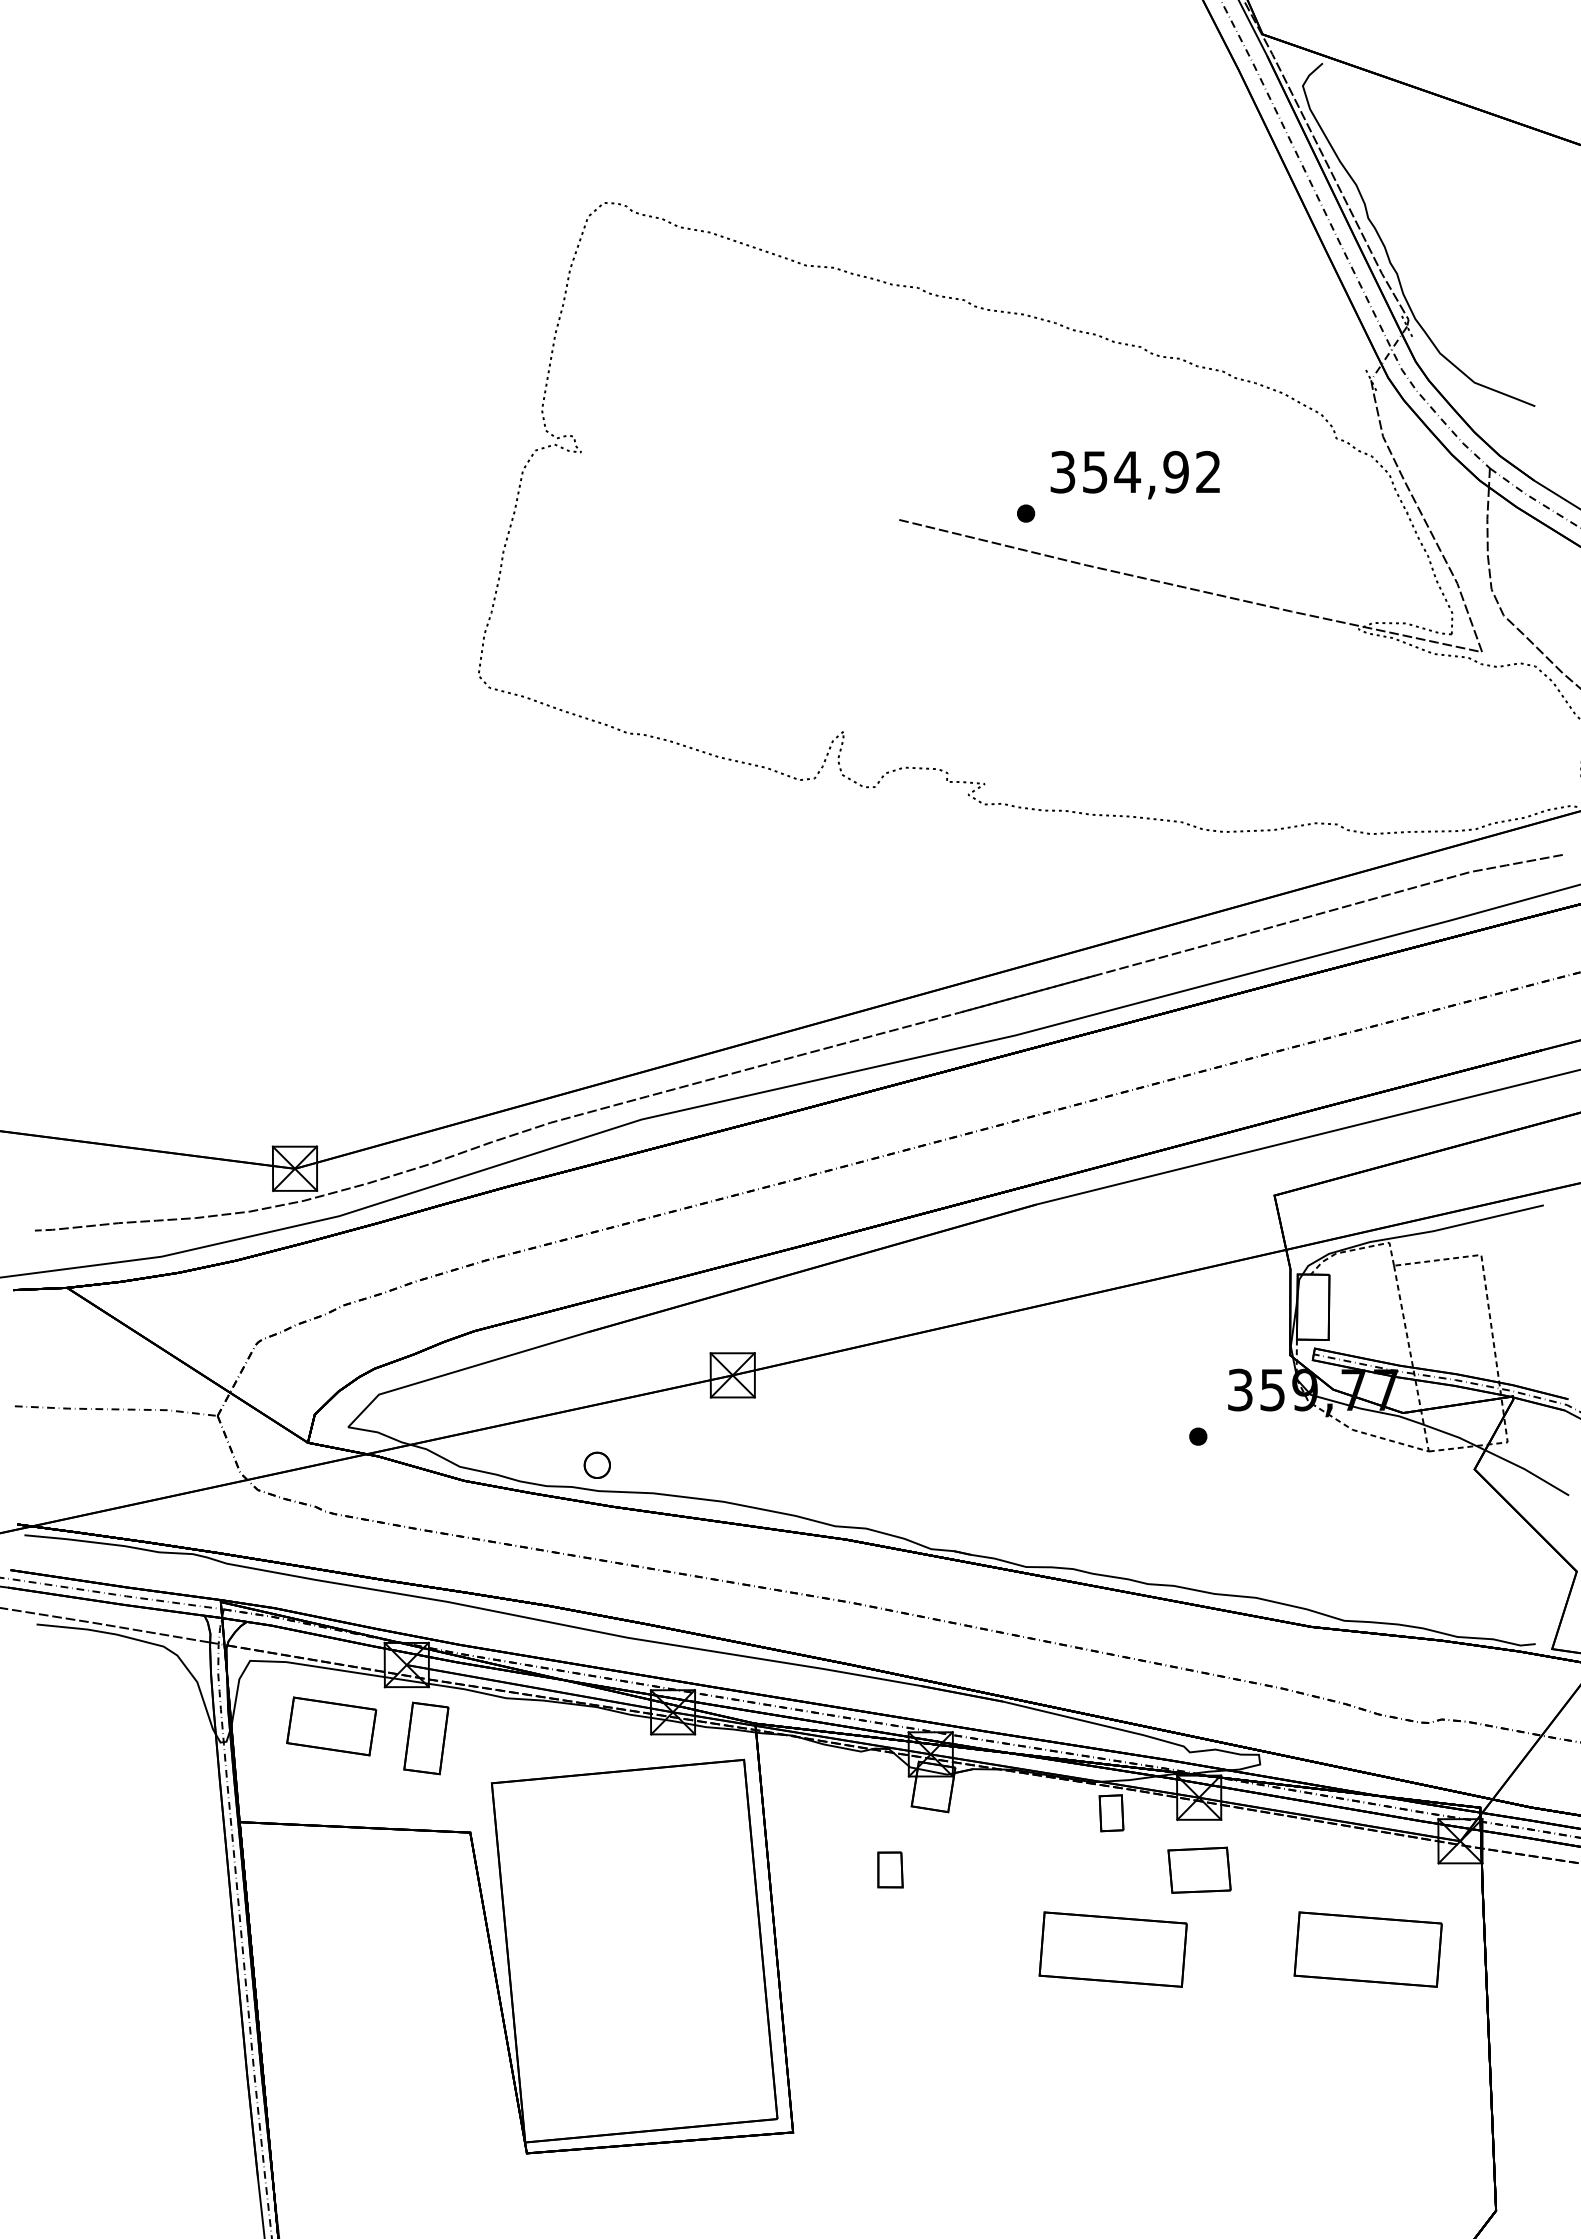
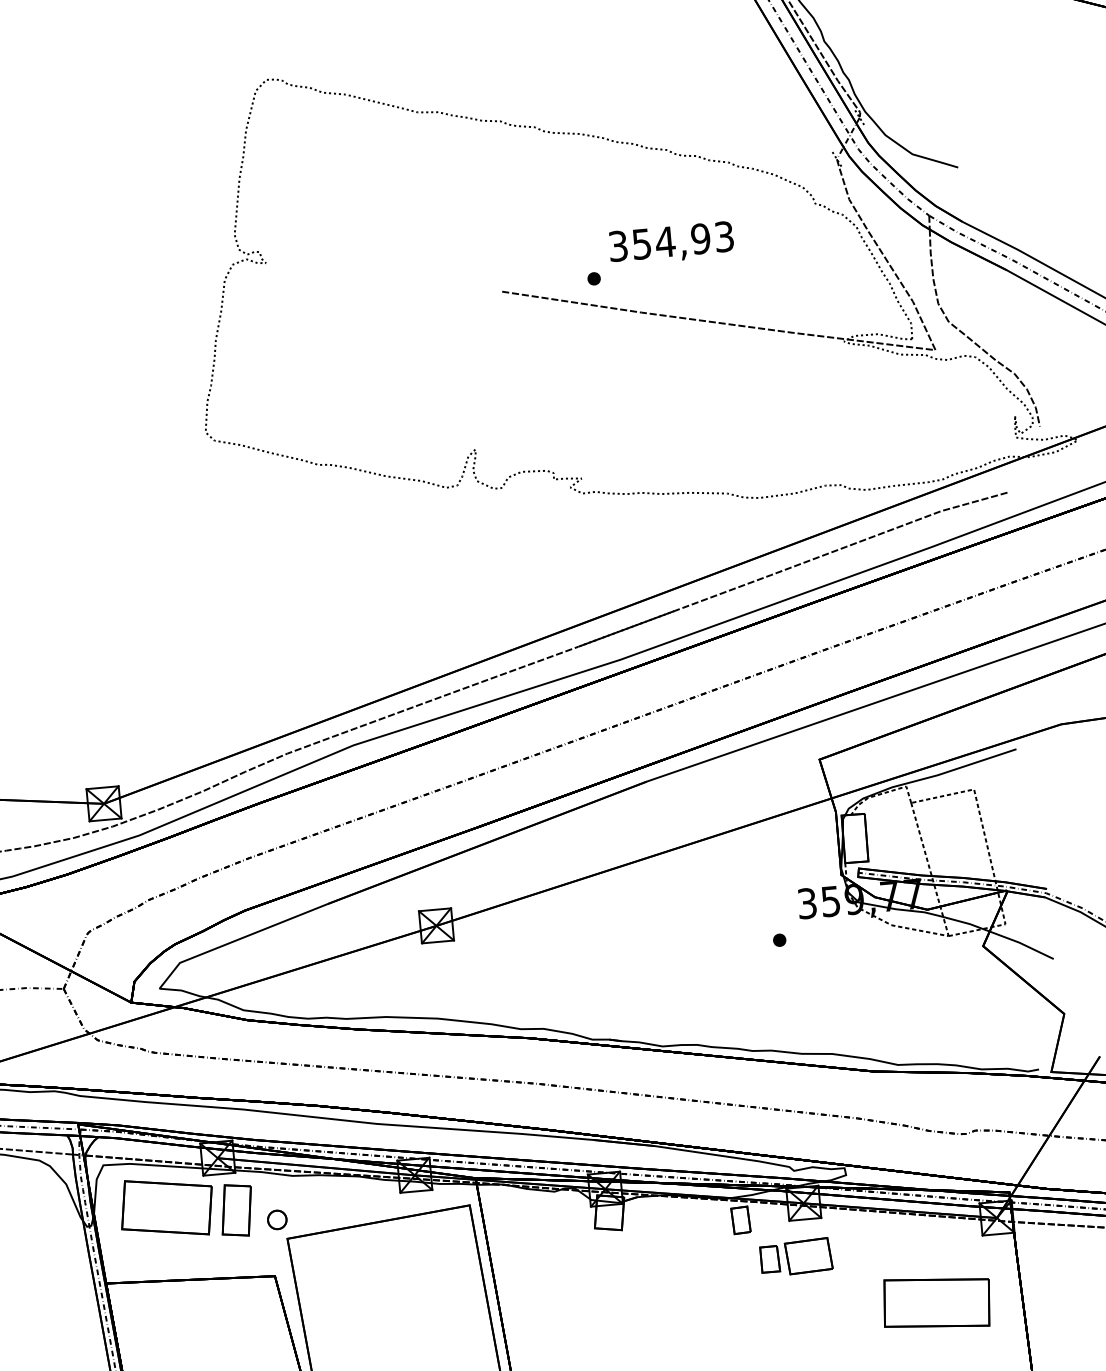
text: (1208, 472) -> (724, 237), 354,92 -> 354,93
part: (596, 1464) -> (276, 1219), moved
part: (331, 1726) -> (166, 1207), size x1.43
part: (890, 1869) -> (770, 1259), moved
part: (1112, 1949) -> (750, 1319), removed

